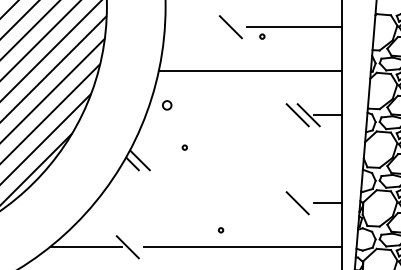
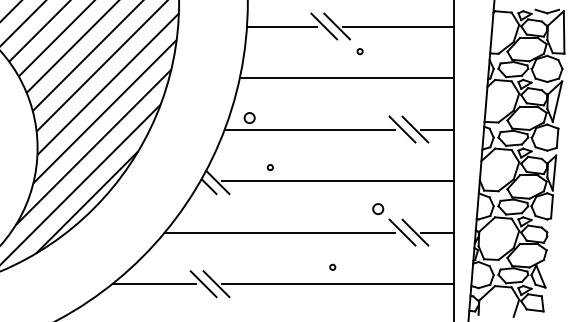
line: (195, 27) -> (282, 26), added
line: (242, 27) -> (337, 26), added
circle: (261, 36) -> (359, 51), moved
line: (219, 115) -> (310, 129), added
line: (242, 159) -> (337, 181), added
circle: (277, 183) -> (378, 209), added
line: (193, 203) -> (280, 232), added
line: (308, 203) -> (415, 232), added
circle: (220, 229) -> (332, 266), moved
line: (138, 247) -> (216, 284), added

